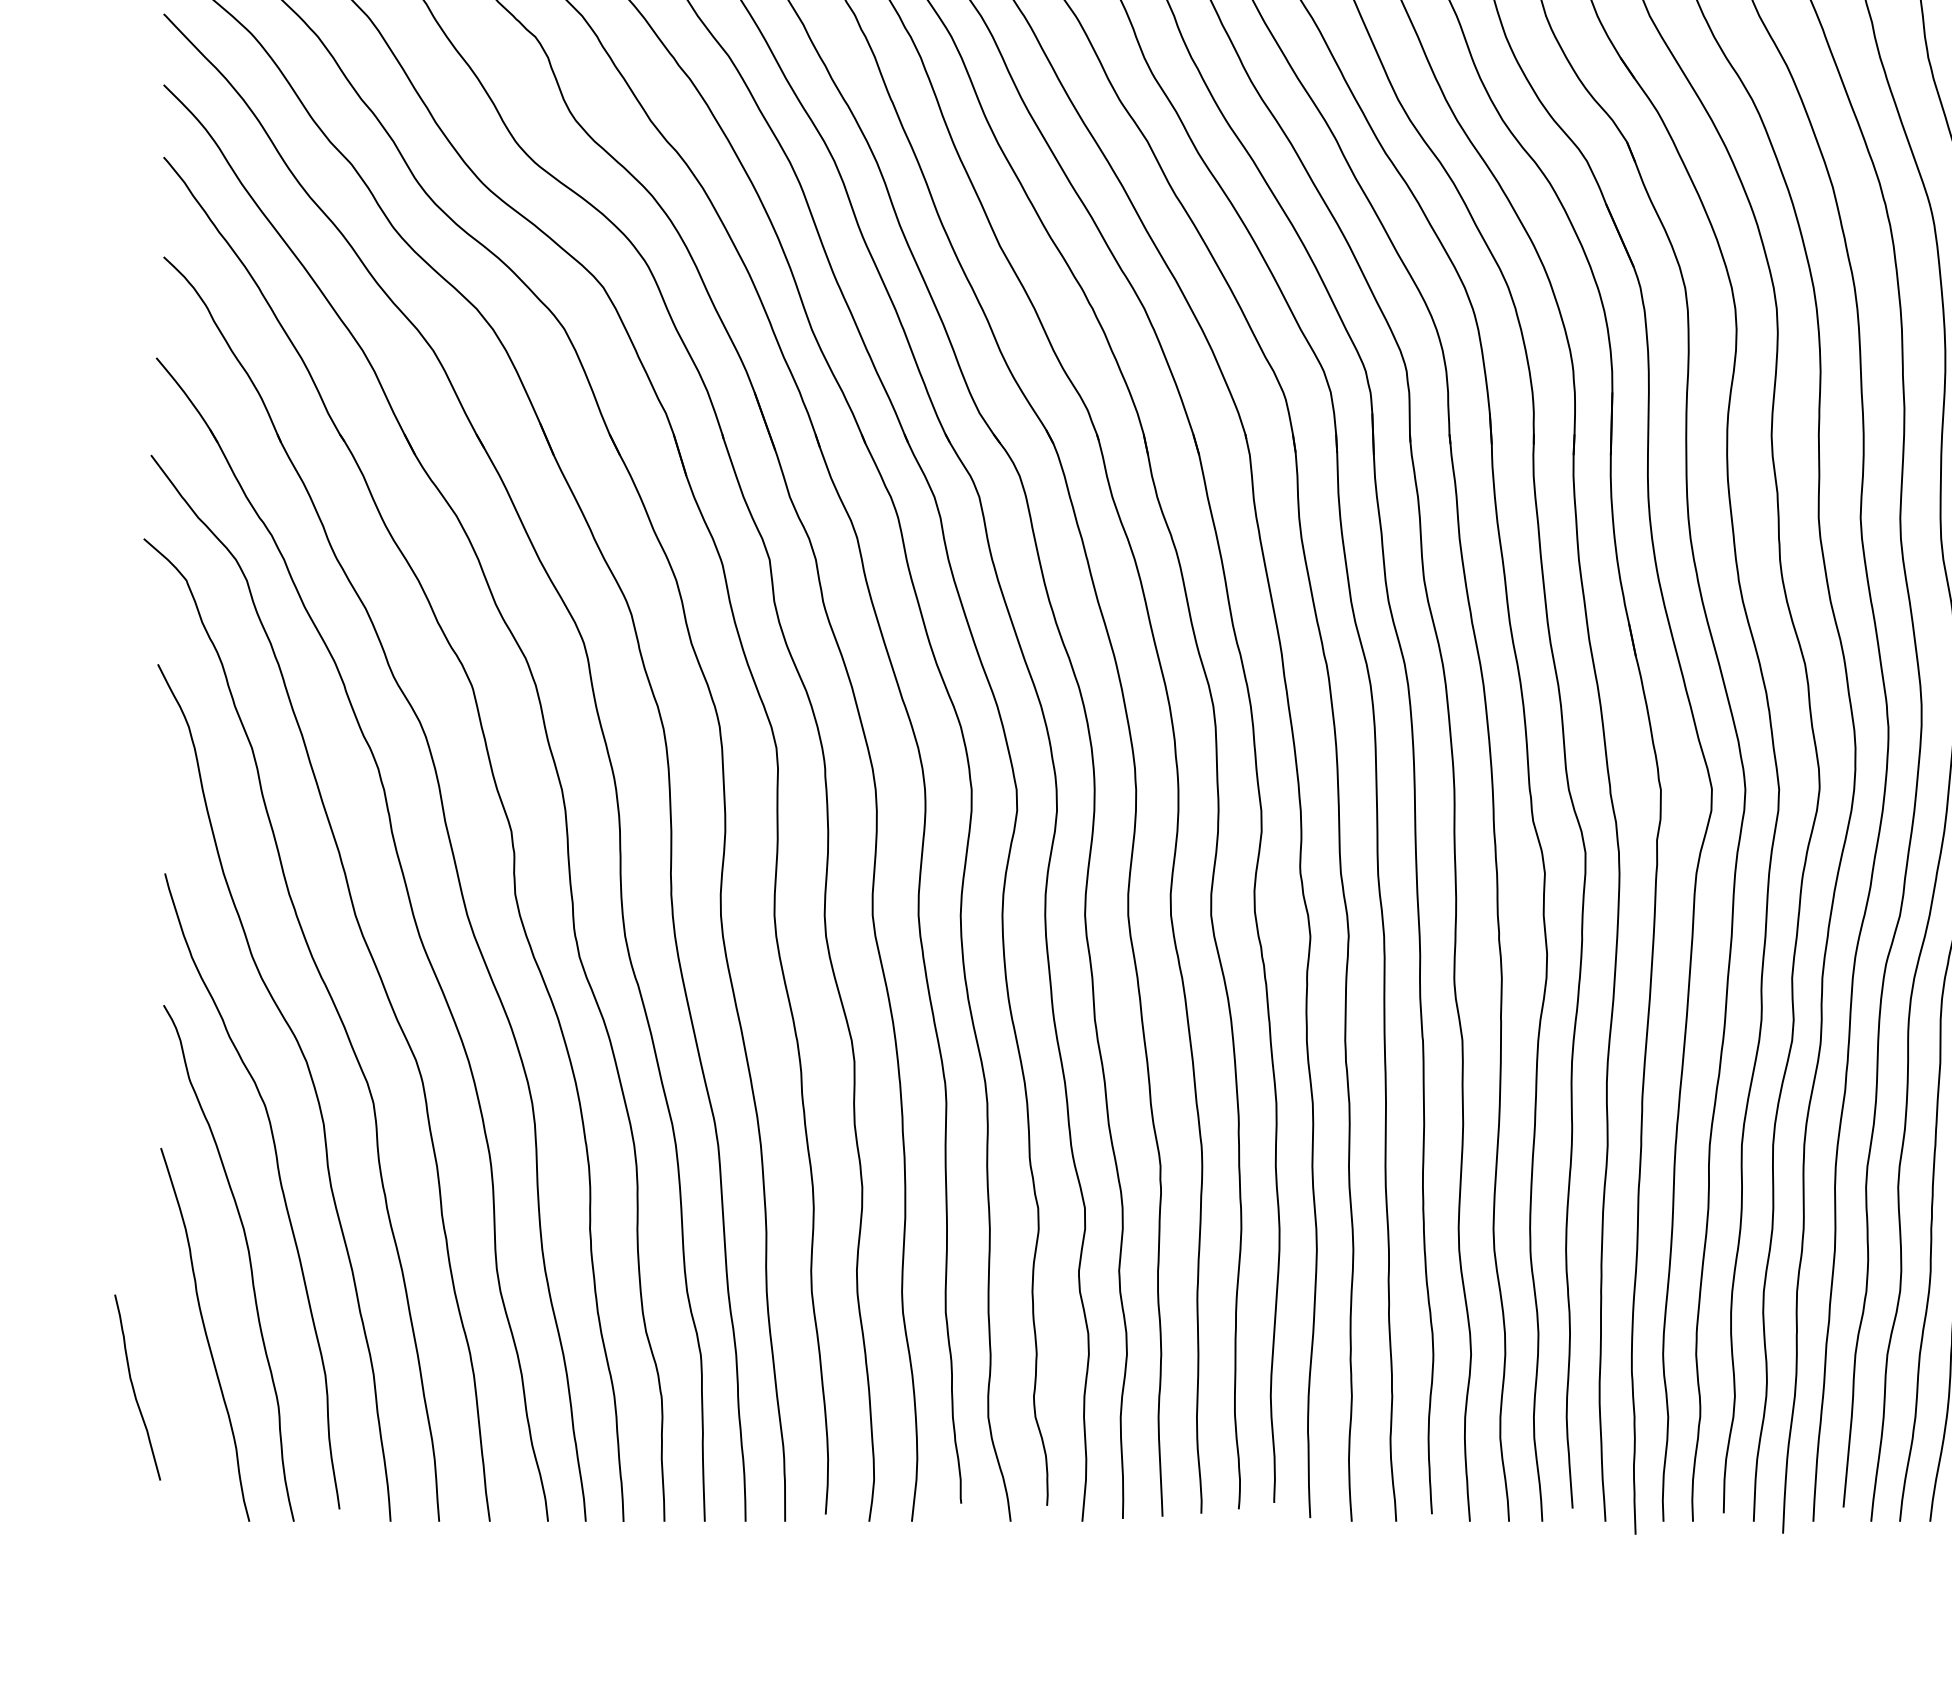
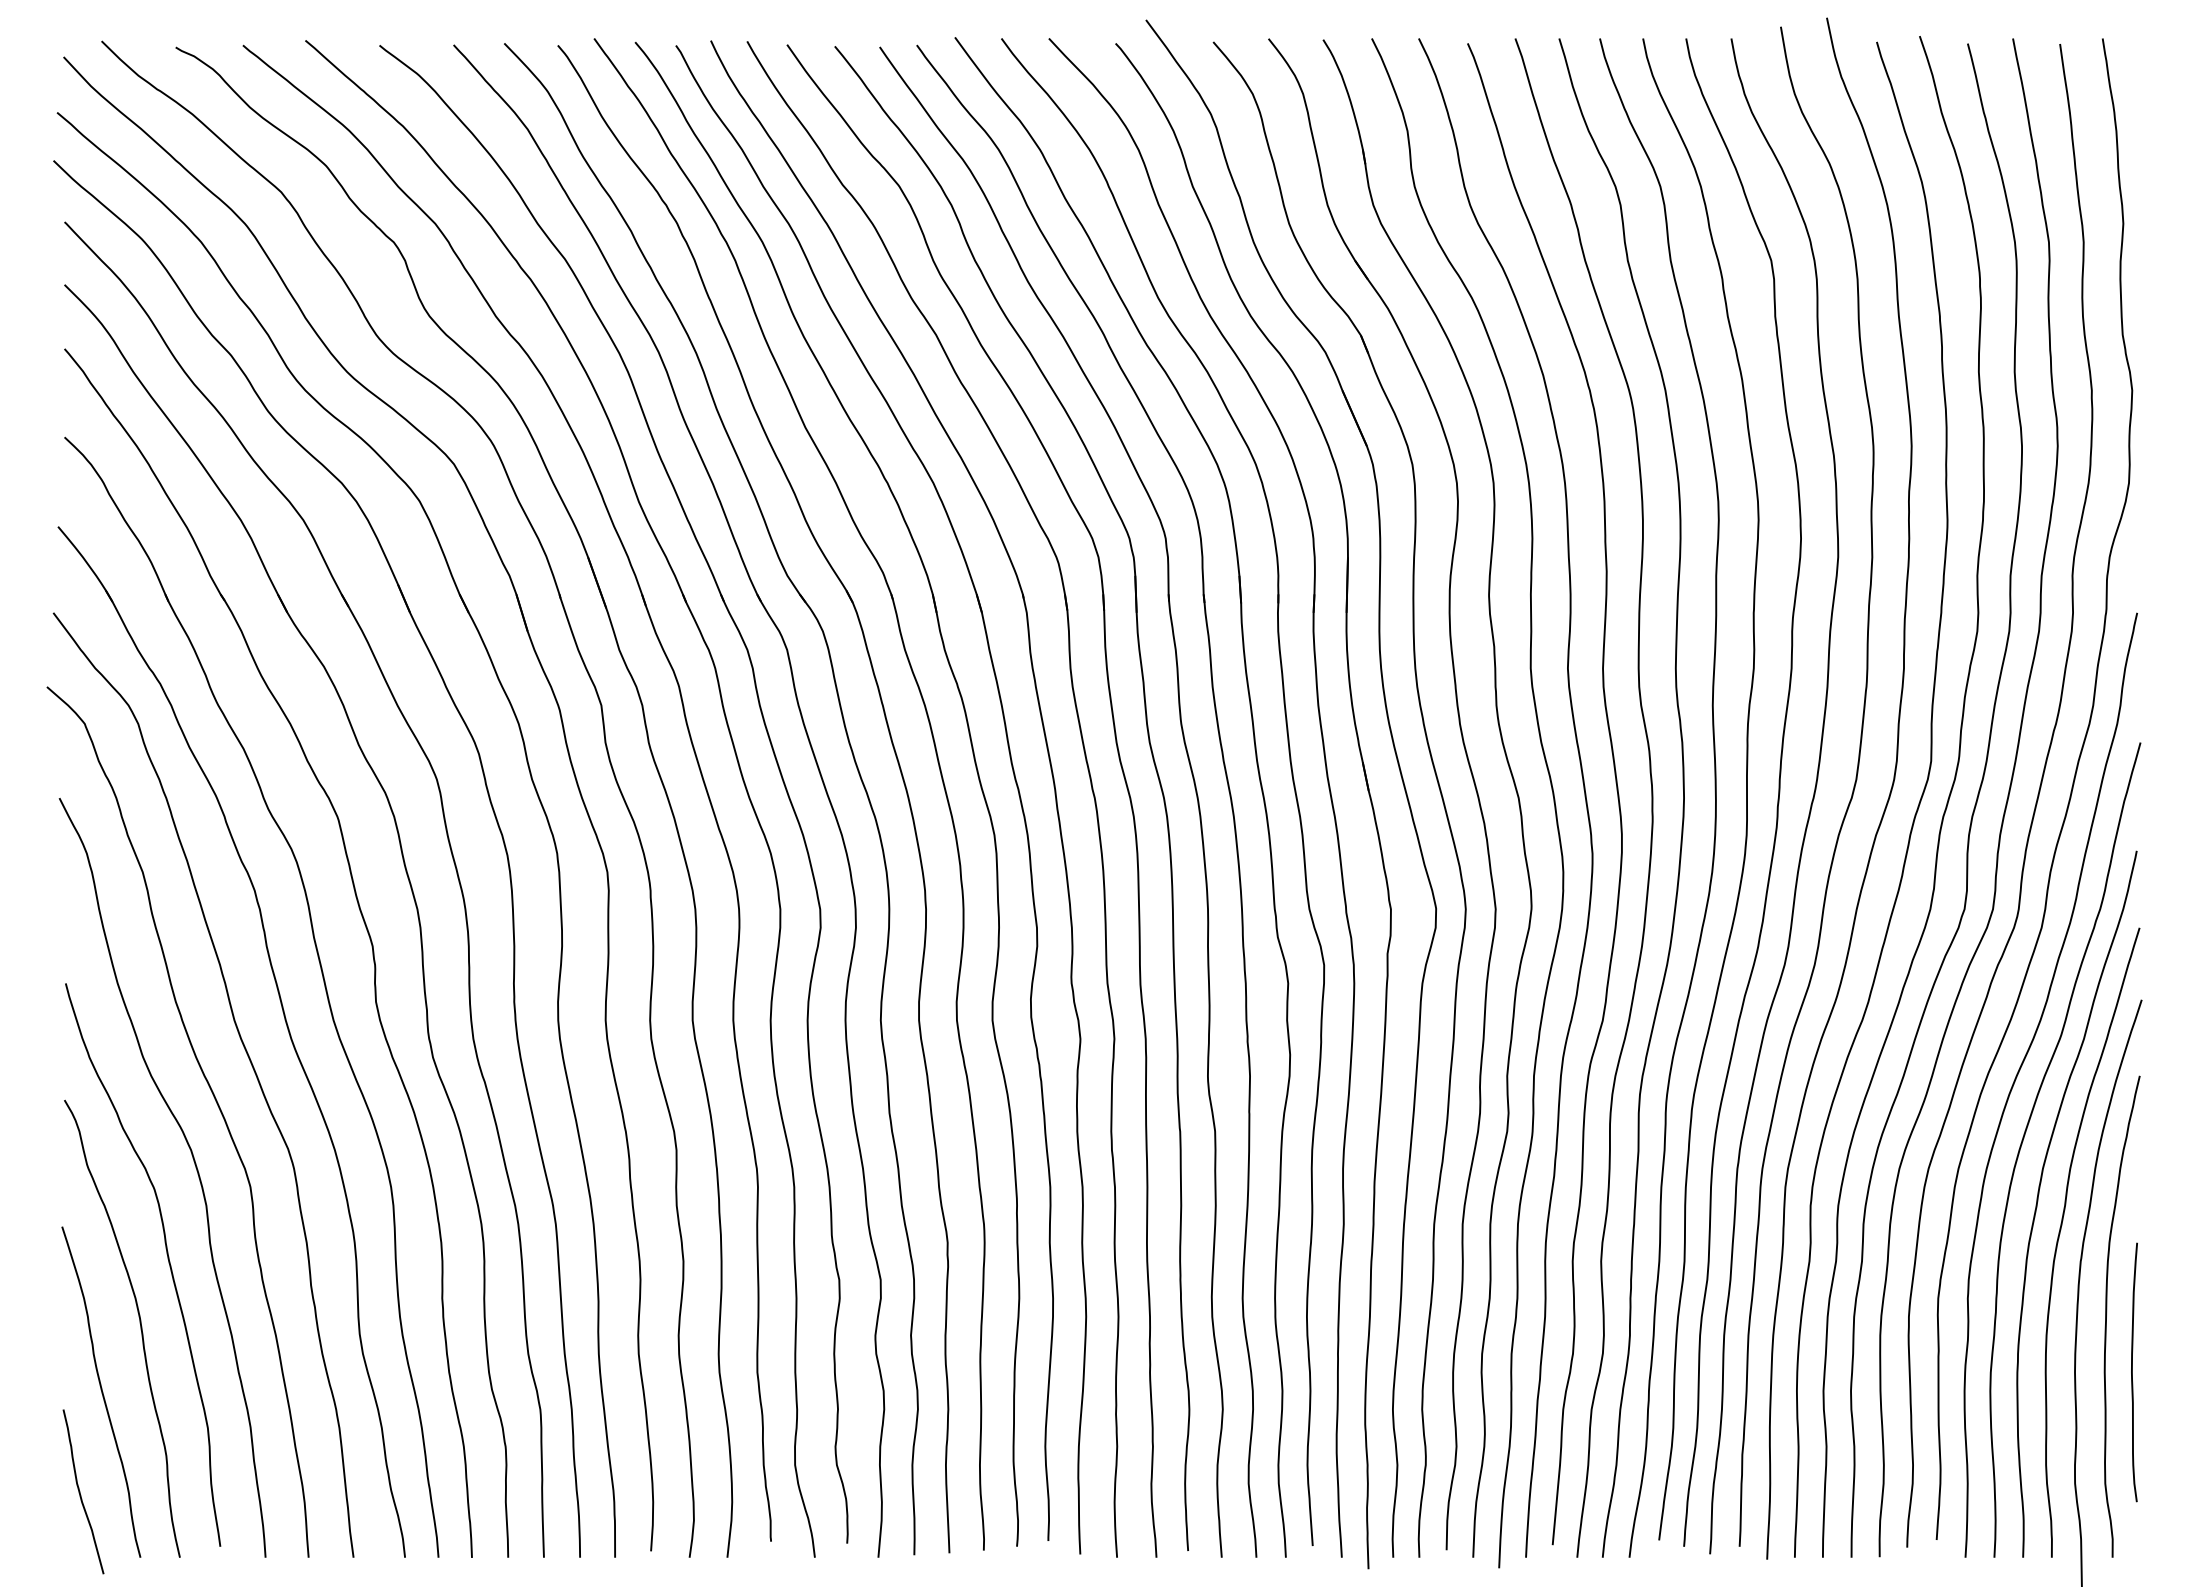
curve: (134, 1387) -> (80, 1491), moved

